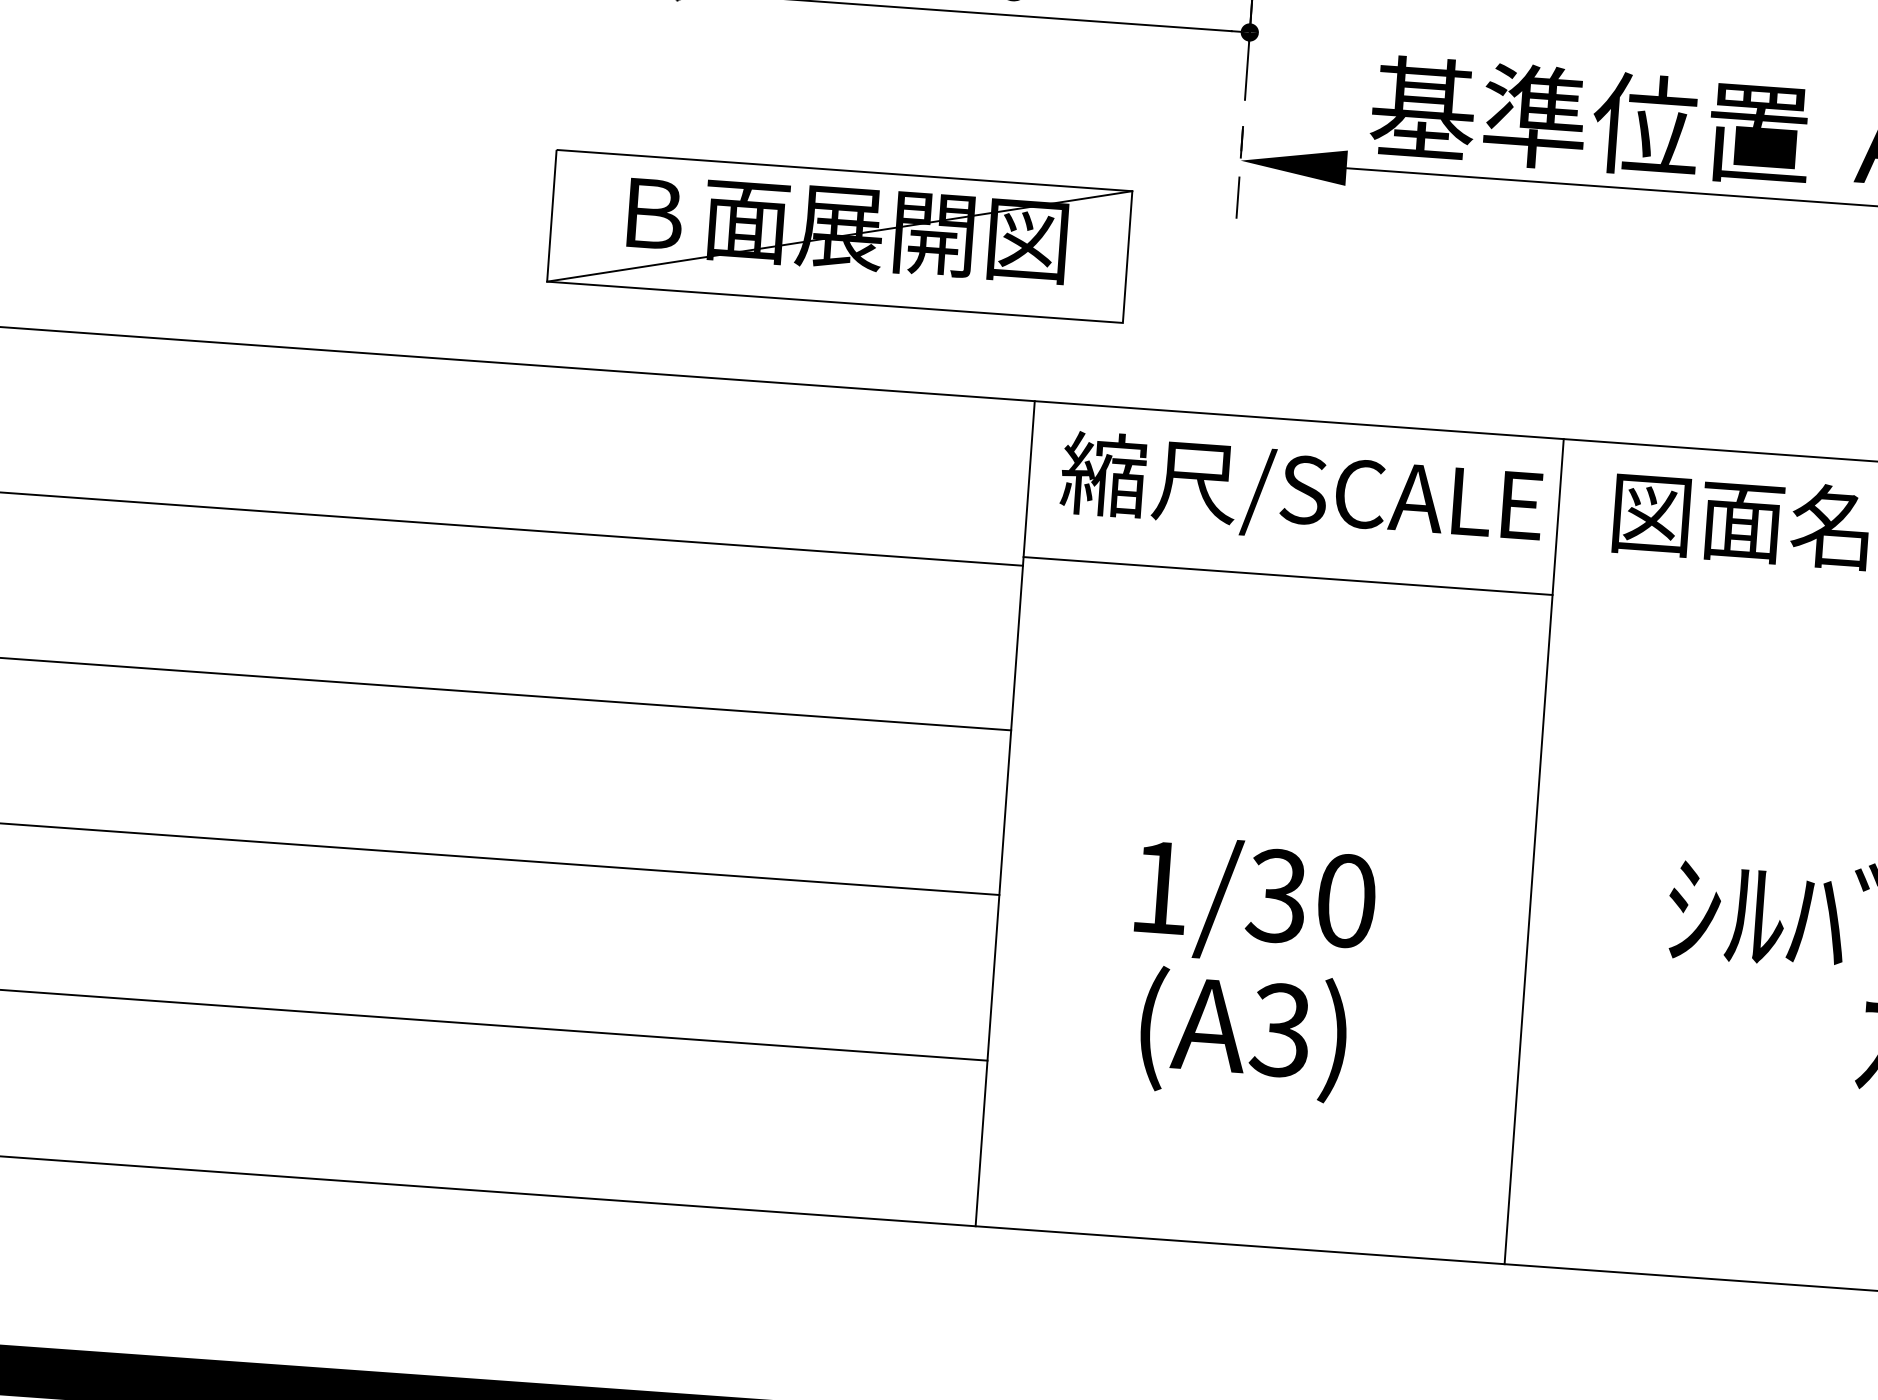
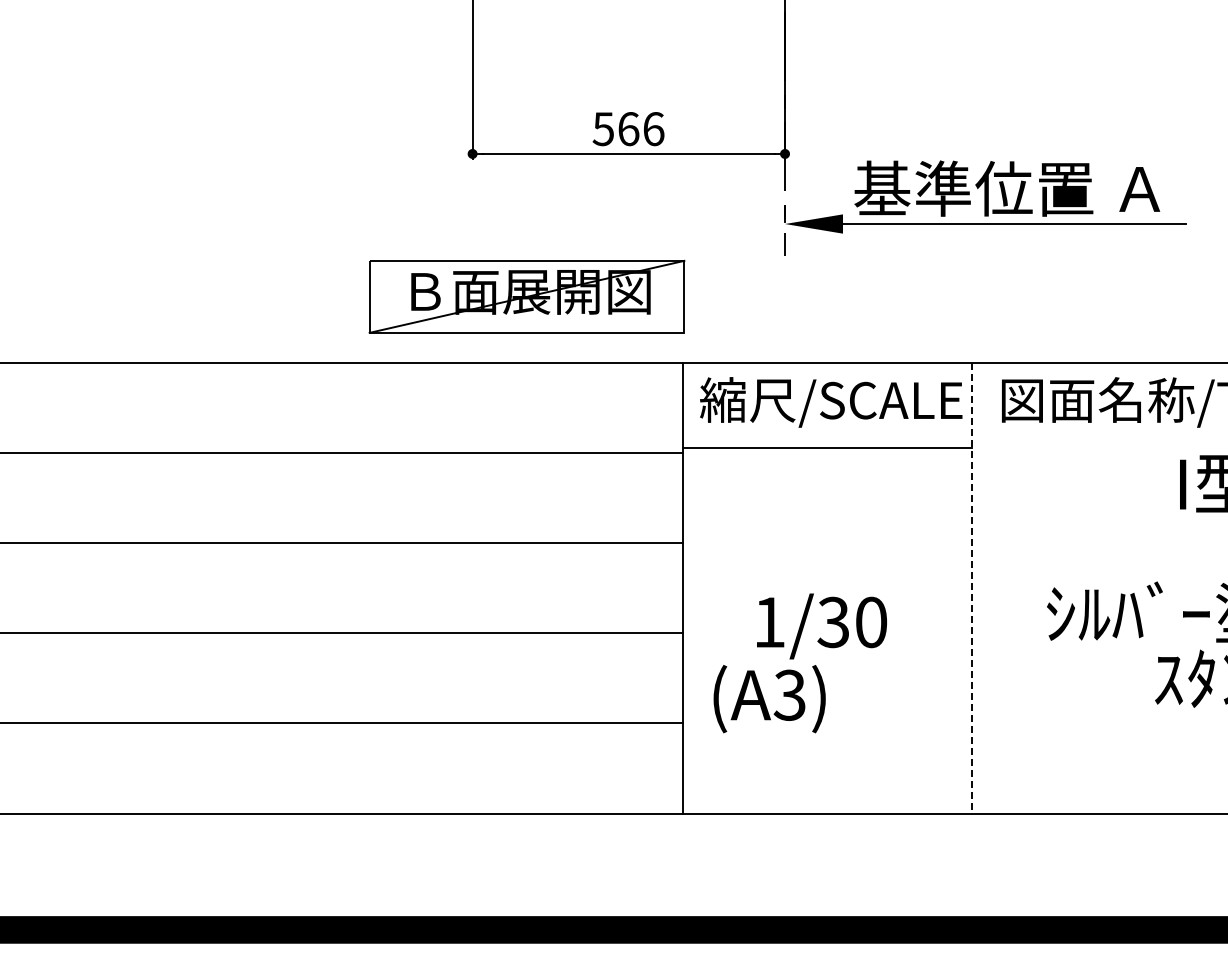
part: (838, 235) -> (526, 296), moved
line: (1533, 851) -> (971, 588), solid -> dashed
text: (1243, 1035) -> (769, 699), moved

